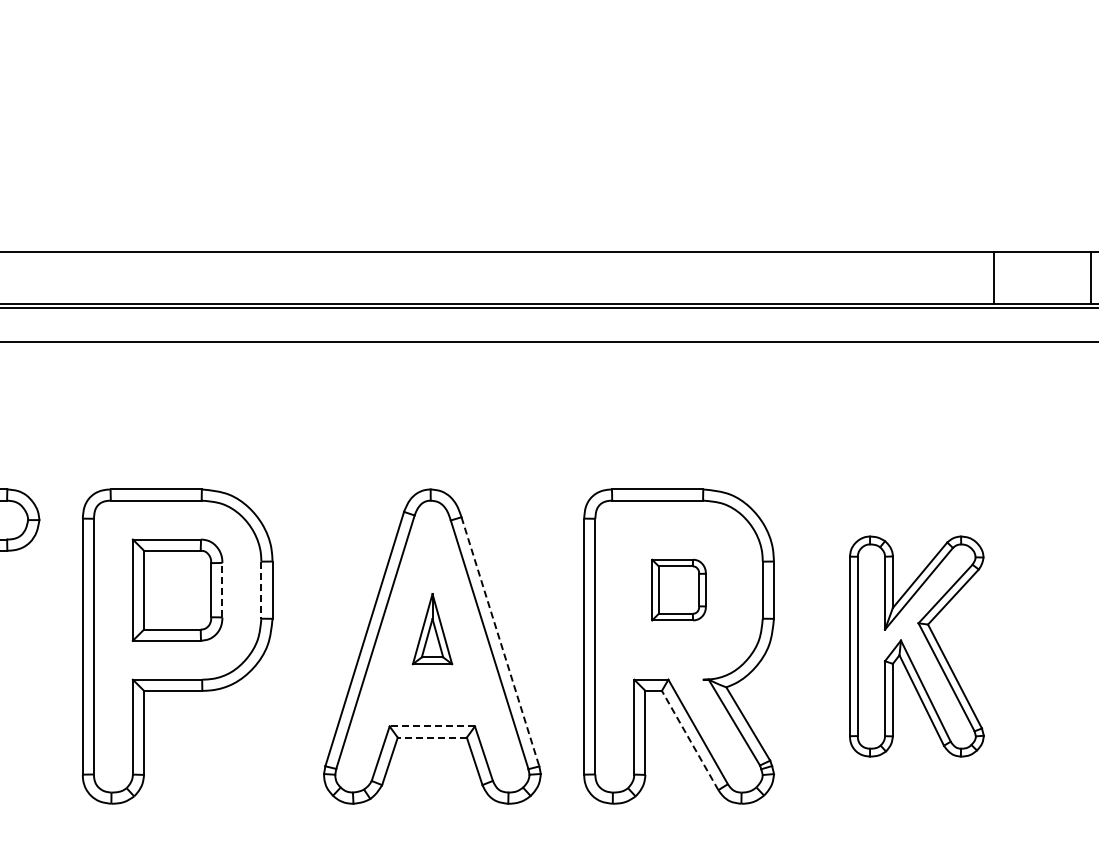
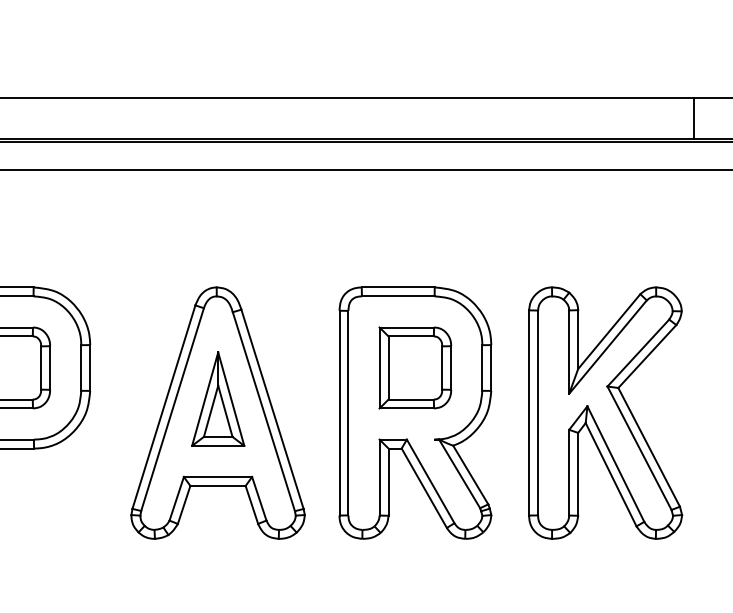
line: (994, 277) -> (694, 117), moved
line: (222, 589) -> (50, 367), dashed -> solid
part: (678, 589) -> (414, 367), size x1.67
line: (261, 590) -> (81, 368), dashed -> solid
part: (432, 628) -> (218, 398), size x1.67
line: (500, 641) -> (272, 409), dashed -> solid
part: (916, 646) -> (605, 413), size x1.43
line: (432, 726) -> (218, 477), dashed -> solid
line: (432, 737) -> (218, 485), dashed -> solid
line: (689, 740) -> (423, 488), dashed -> solid

